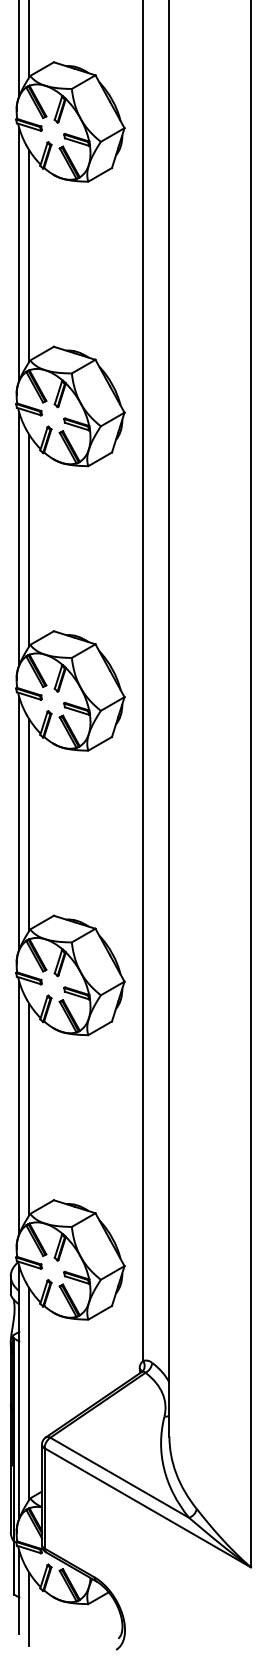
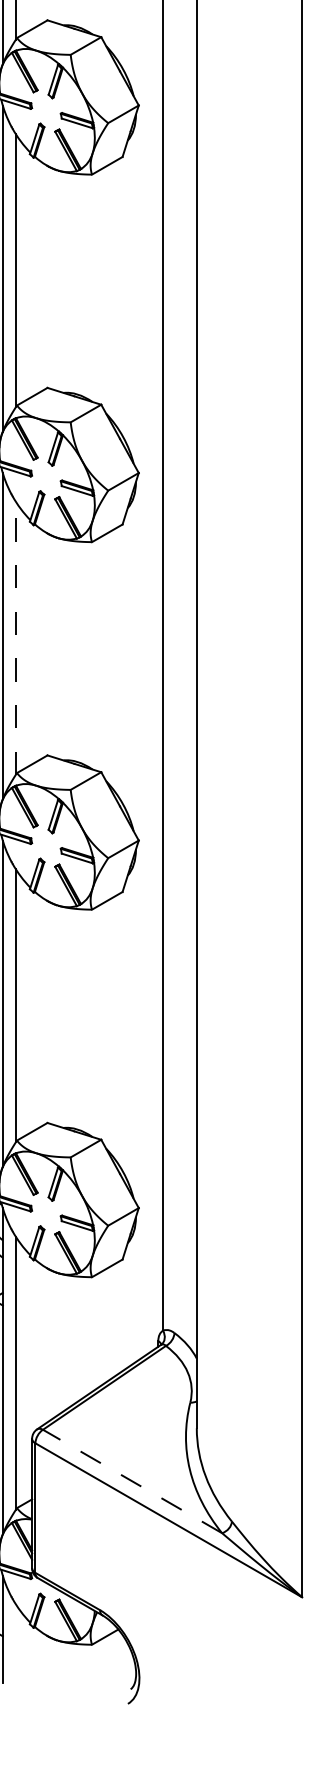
line: (29, 825) -> (16, 638), solid -> dashed
line: (119, 1477) -> (132, 1481), solid -> dashed
line: (29, 1609) -> (16, 1651), removed

